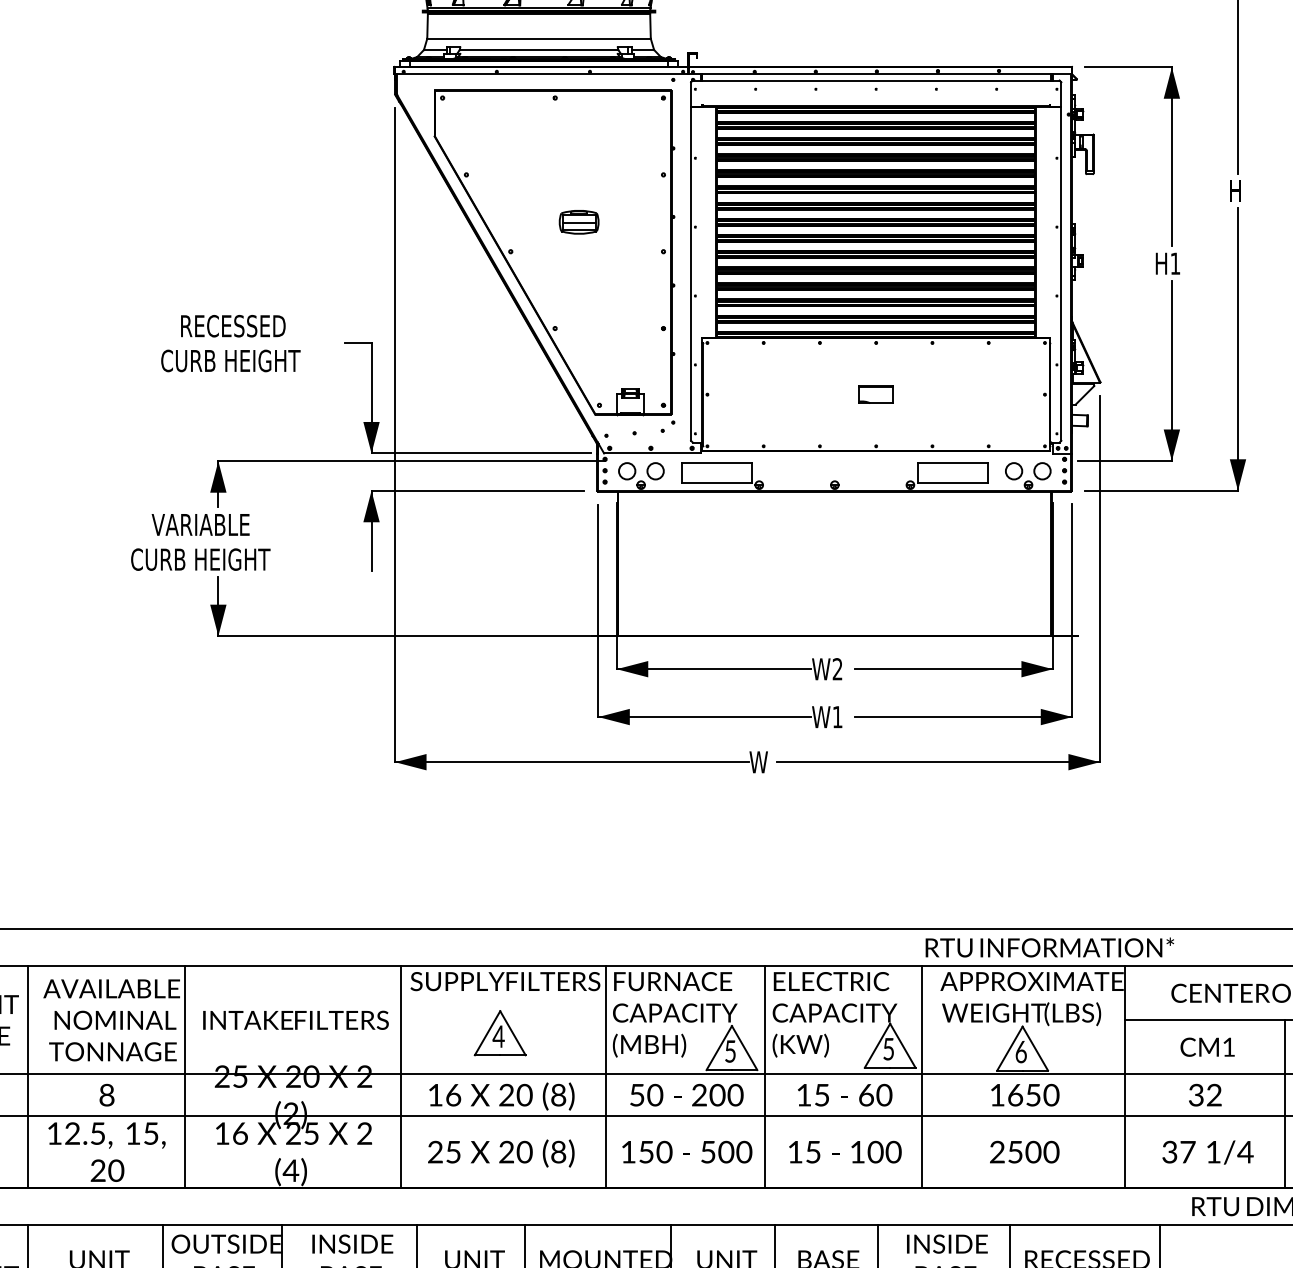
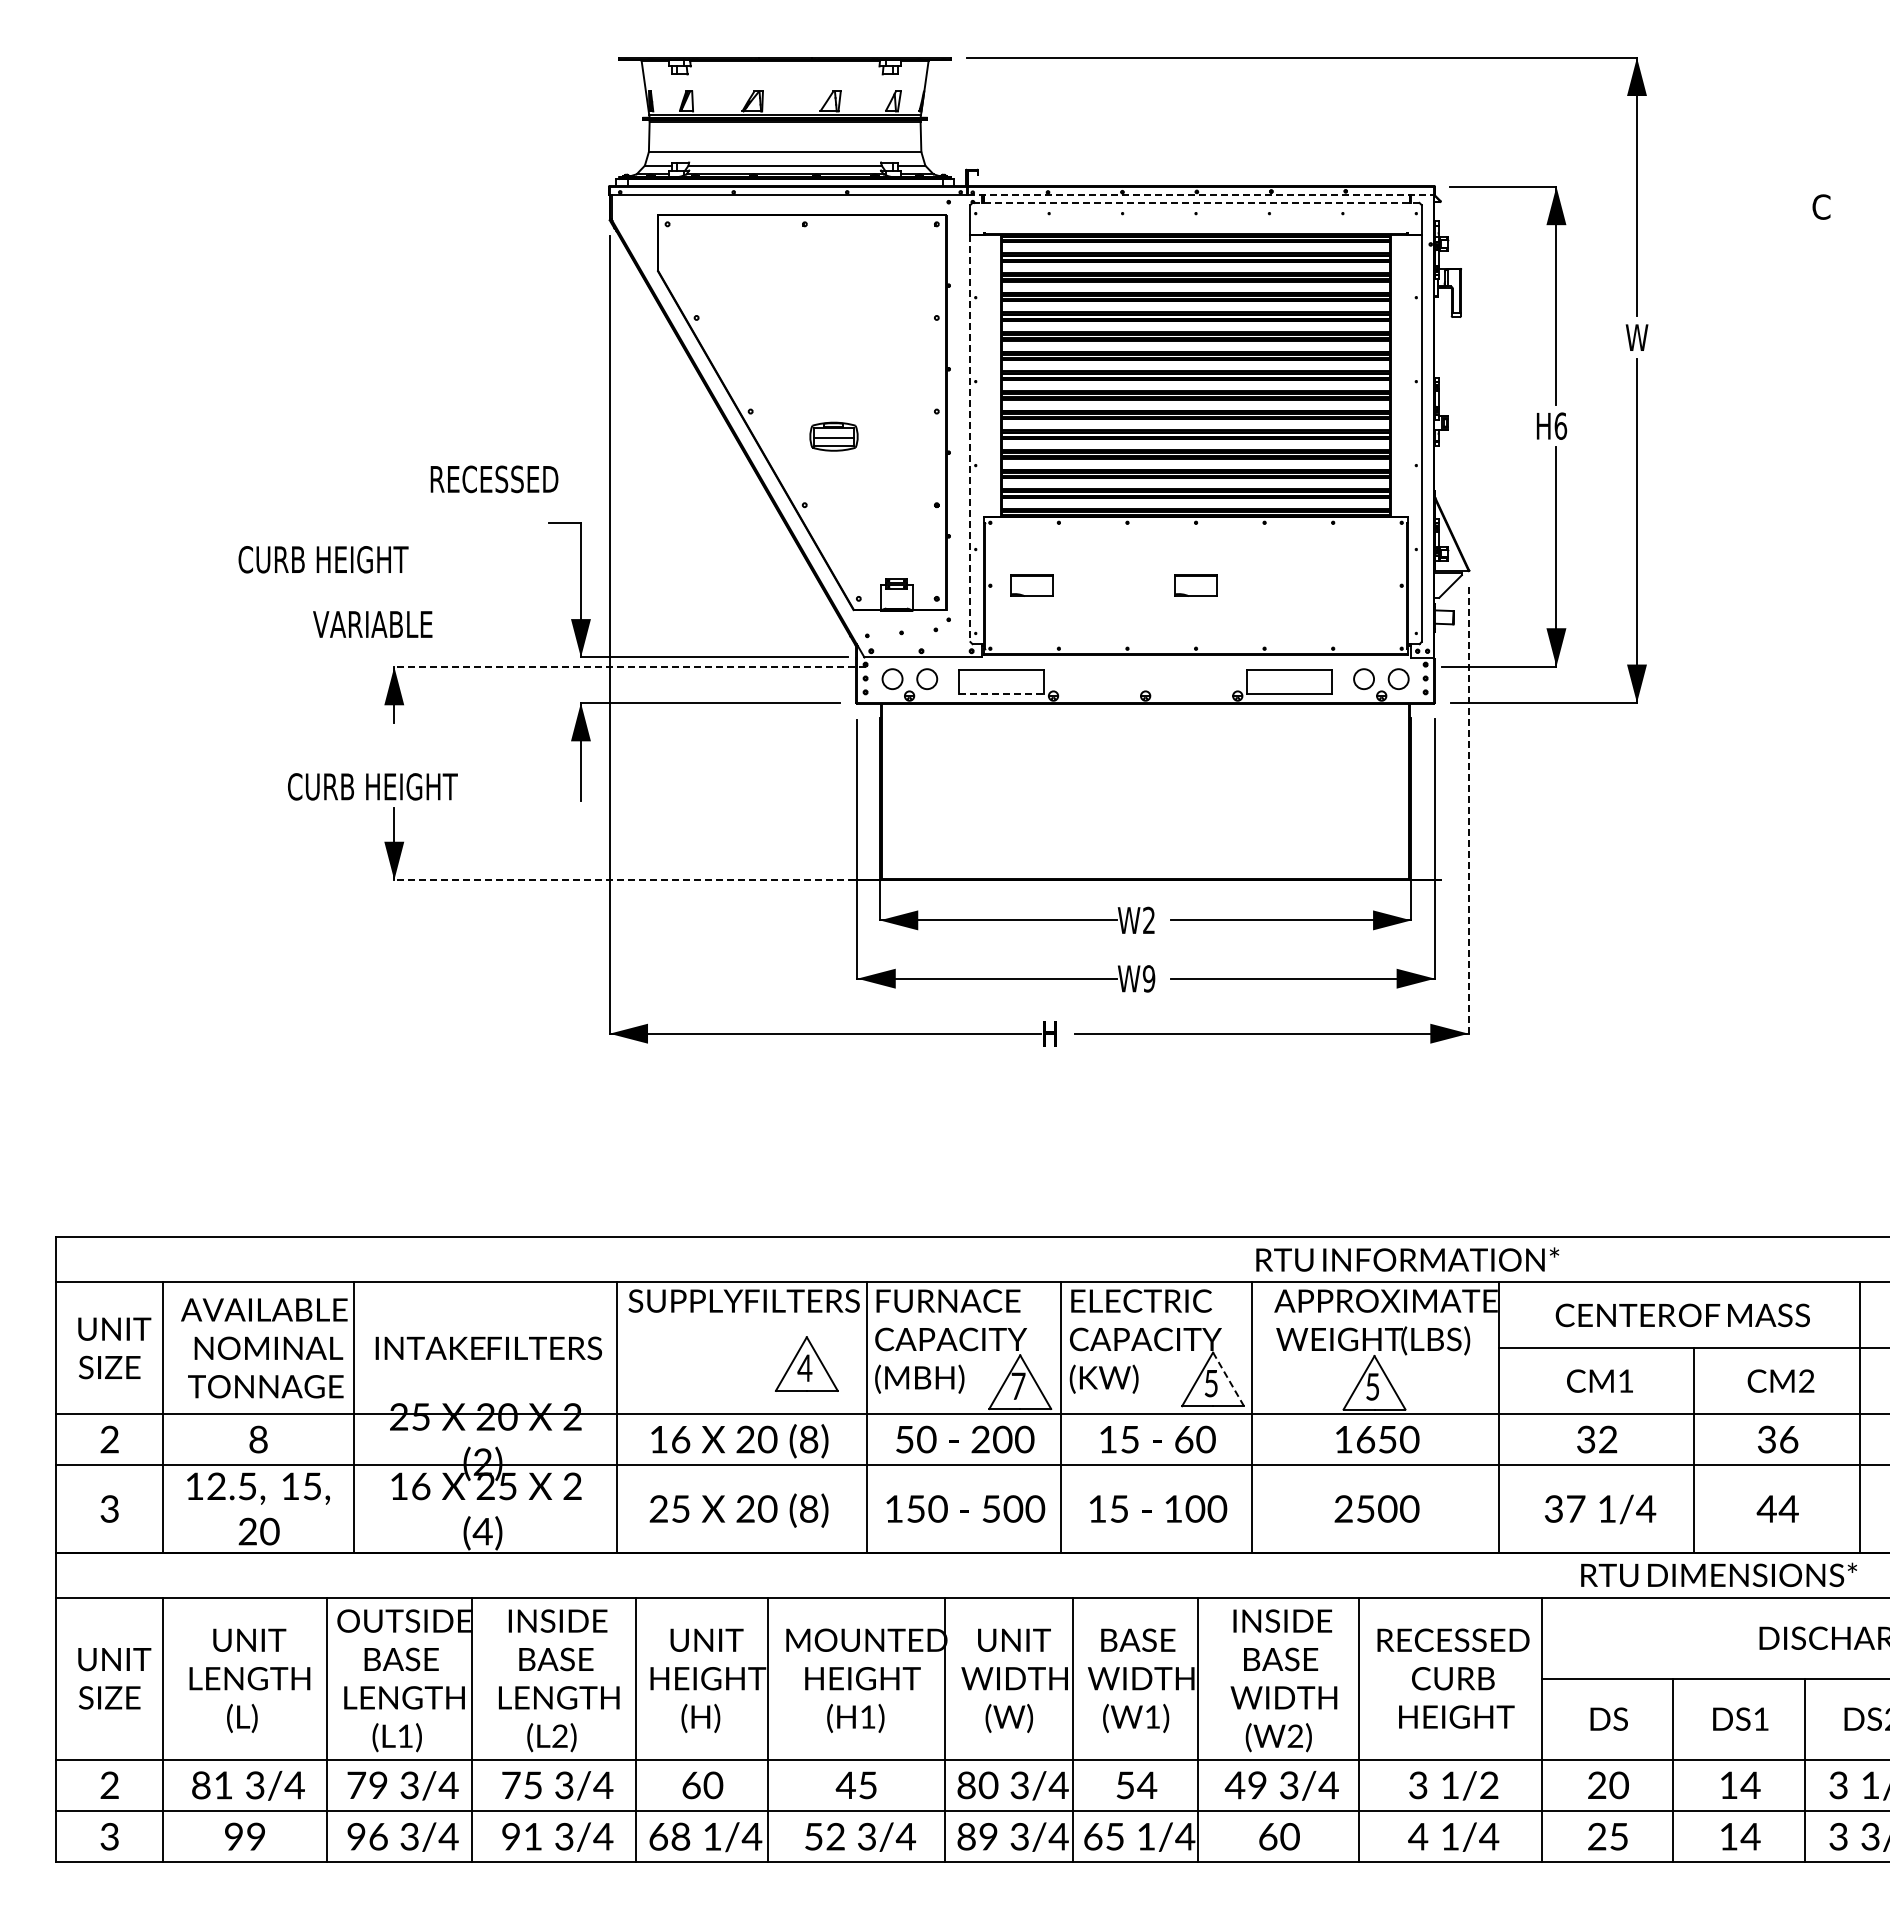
line: (880, 74) -> (1201, 195), solid -> dashed
line: (876, 80) -> (1196, 202), solid -> dashed
text: (1237, 190) -> (1636, 337), H -> W
part: (578, 222) -> (833, 436), moved
text: (1175, 263) -> (1560, 425), H1 -> H6
line: (691, 273) -> (970, 438), solid -> dashed
text: (233, 326) -> (494, 479), moved
text: (230, 360) -> (323, 559), moved
part: (741, 394) -> (1031, 585), added
line: (411, 460) -> (629, 666), solid -> dashed
line: (716, 483) -> (1001, 693), solid -> dashed
text: (200, 524) -> (372, 624), moved
line: (1099, 579) -> (1468, 810), solid -> dashed
line: (411, 636) -> (629, 880), solid -> dashed
text: (837, 716) -> (1148, 978), W1 -> W9
text: (758, 762) -> (1052, 1033), W -> H
part: (499, 1032) -> (806, 1363), moved
line: (902, 1045) -> (1228, 1379), solid -> dashed
text: (730, 1051) -> (1018, 1386), 5 -> 7
text: (1020, 1051) -> (1372, 1386), 6 -> 5

